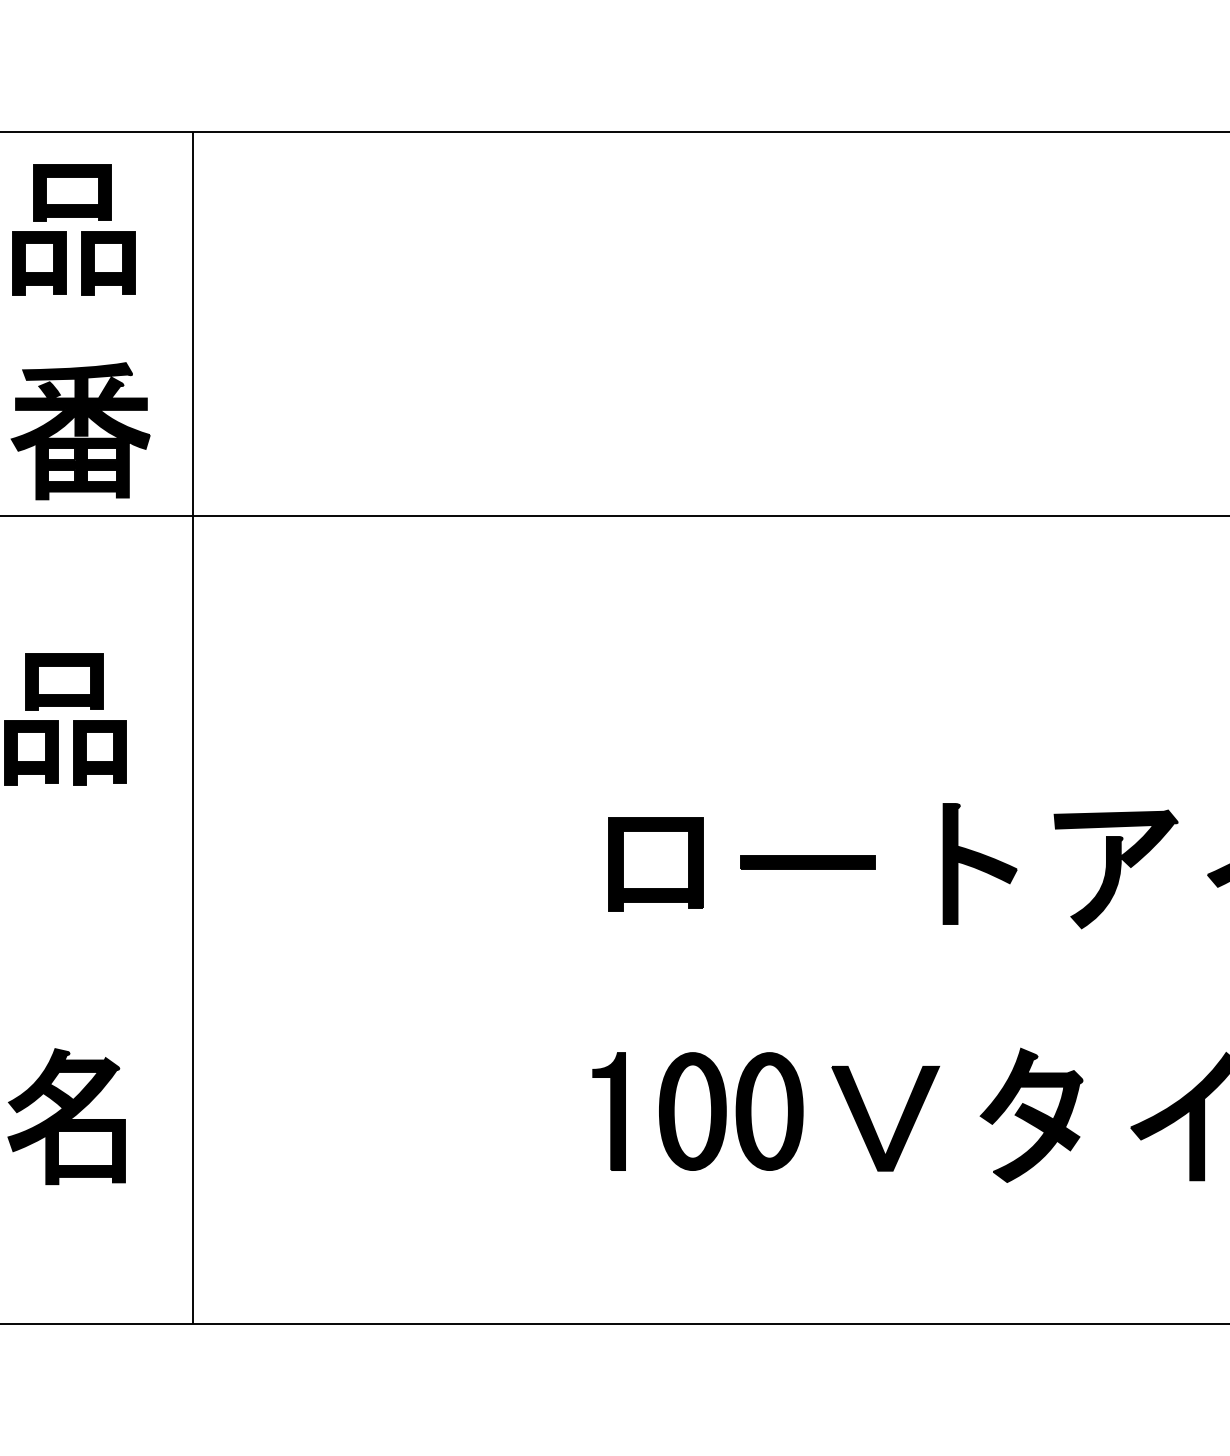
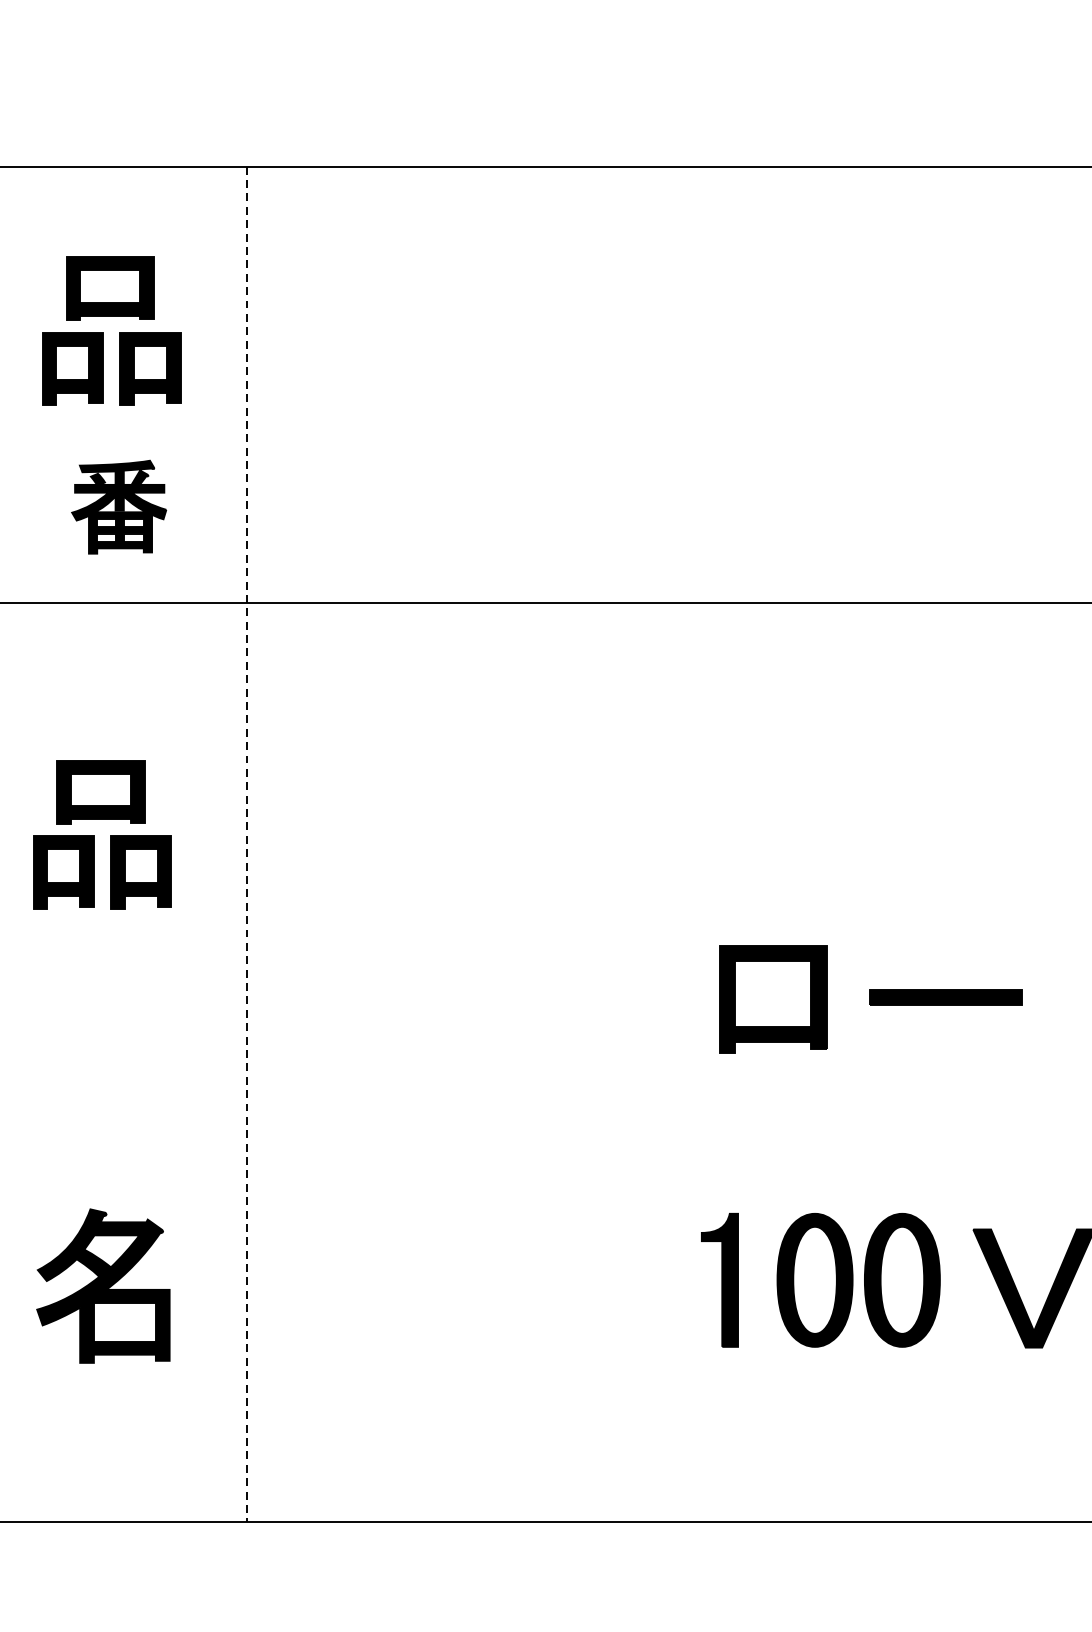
part: (66, 231) -> (103, 332), moved
part: (80, 431) -> (119, 507), size x0.6
line: (192, 728) -> (246, 844), solid -> dashed

